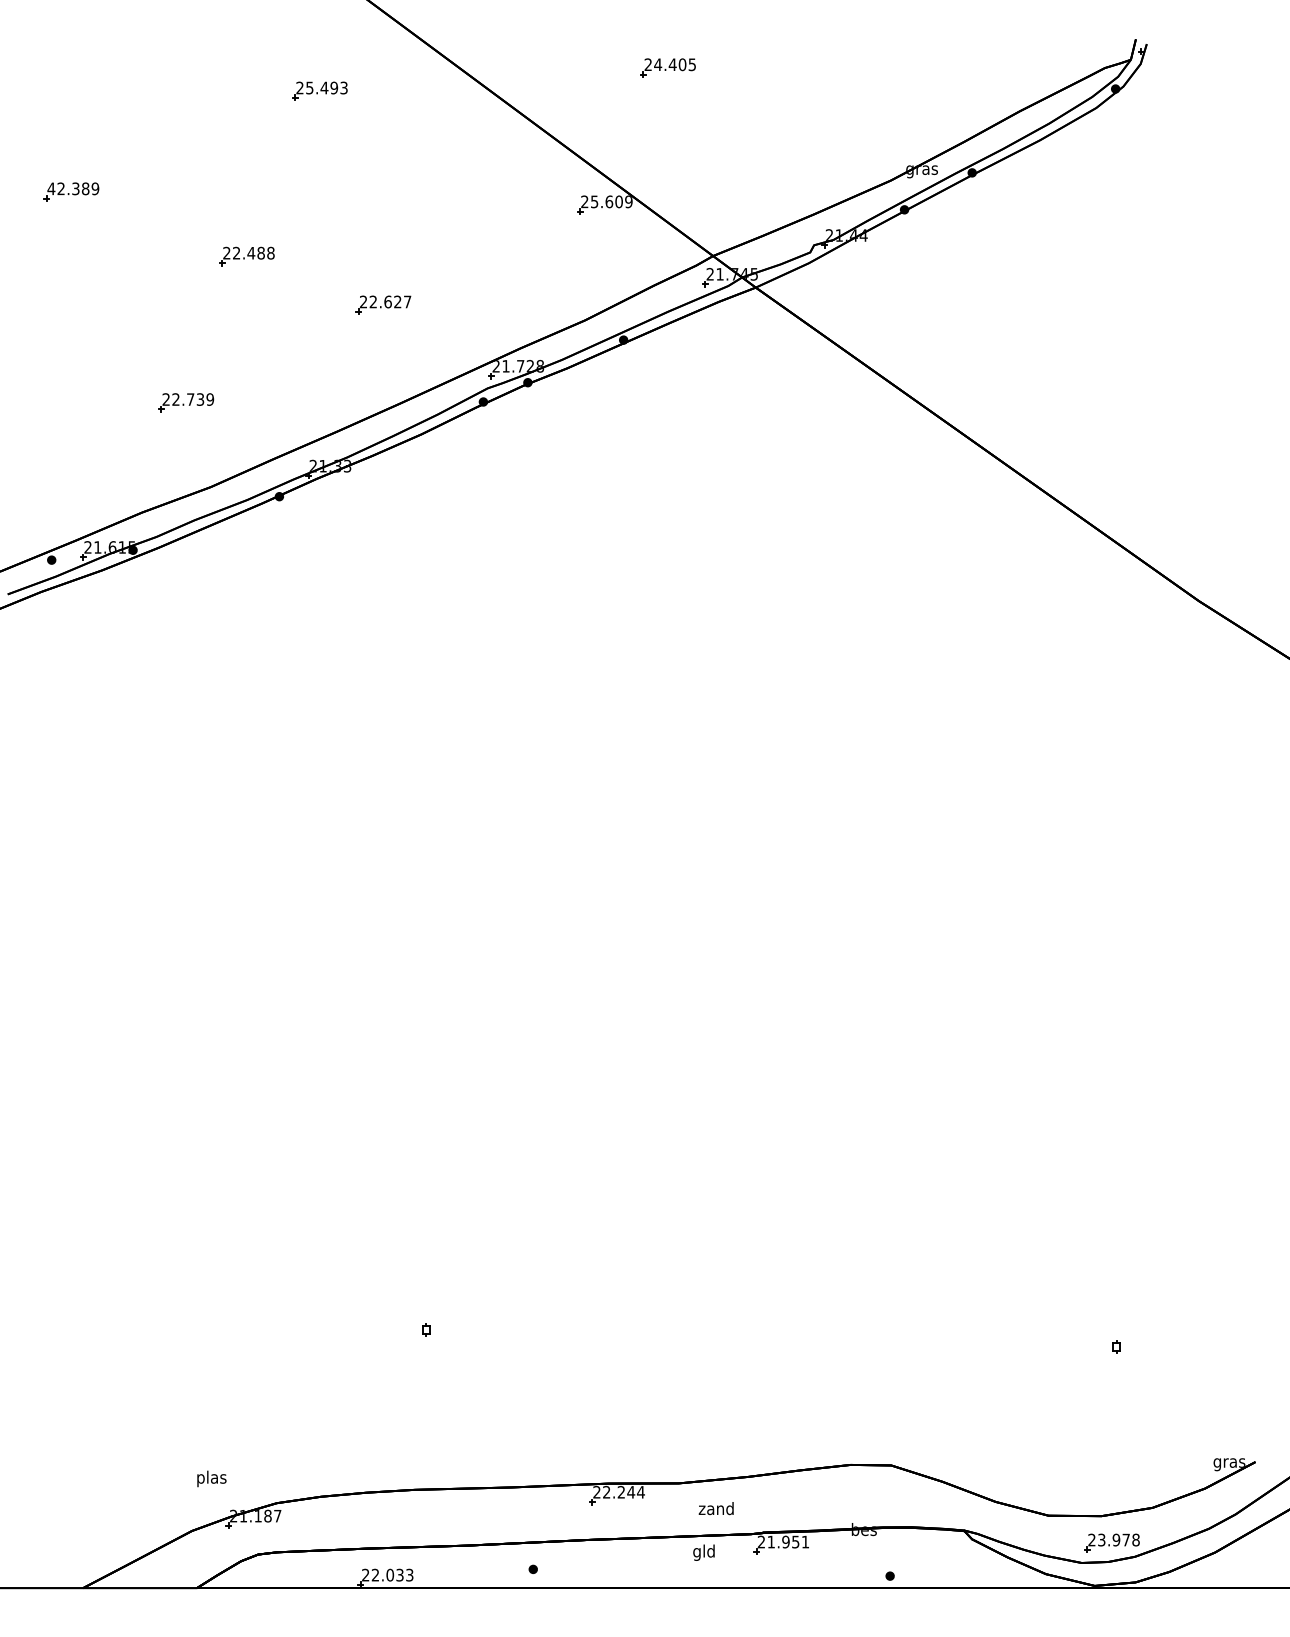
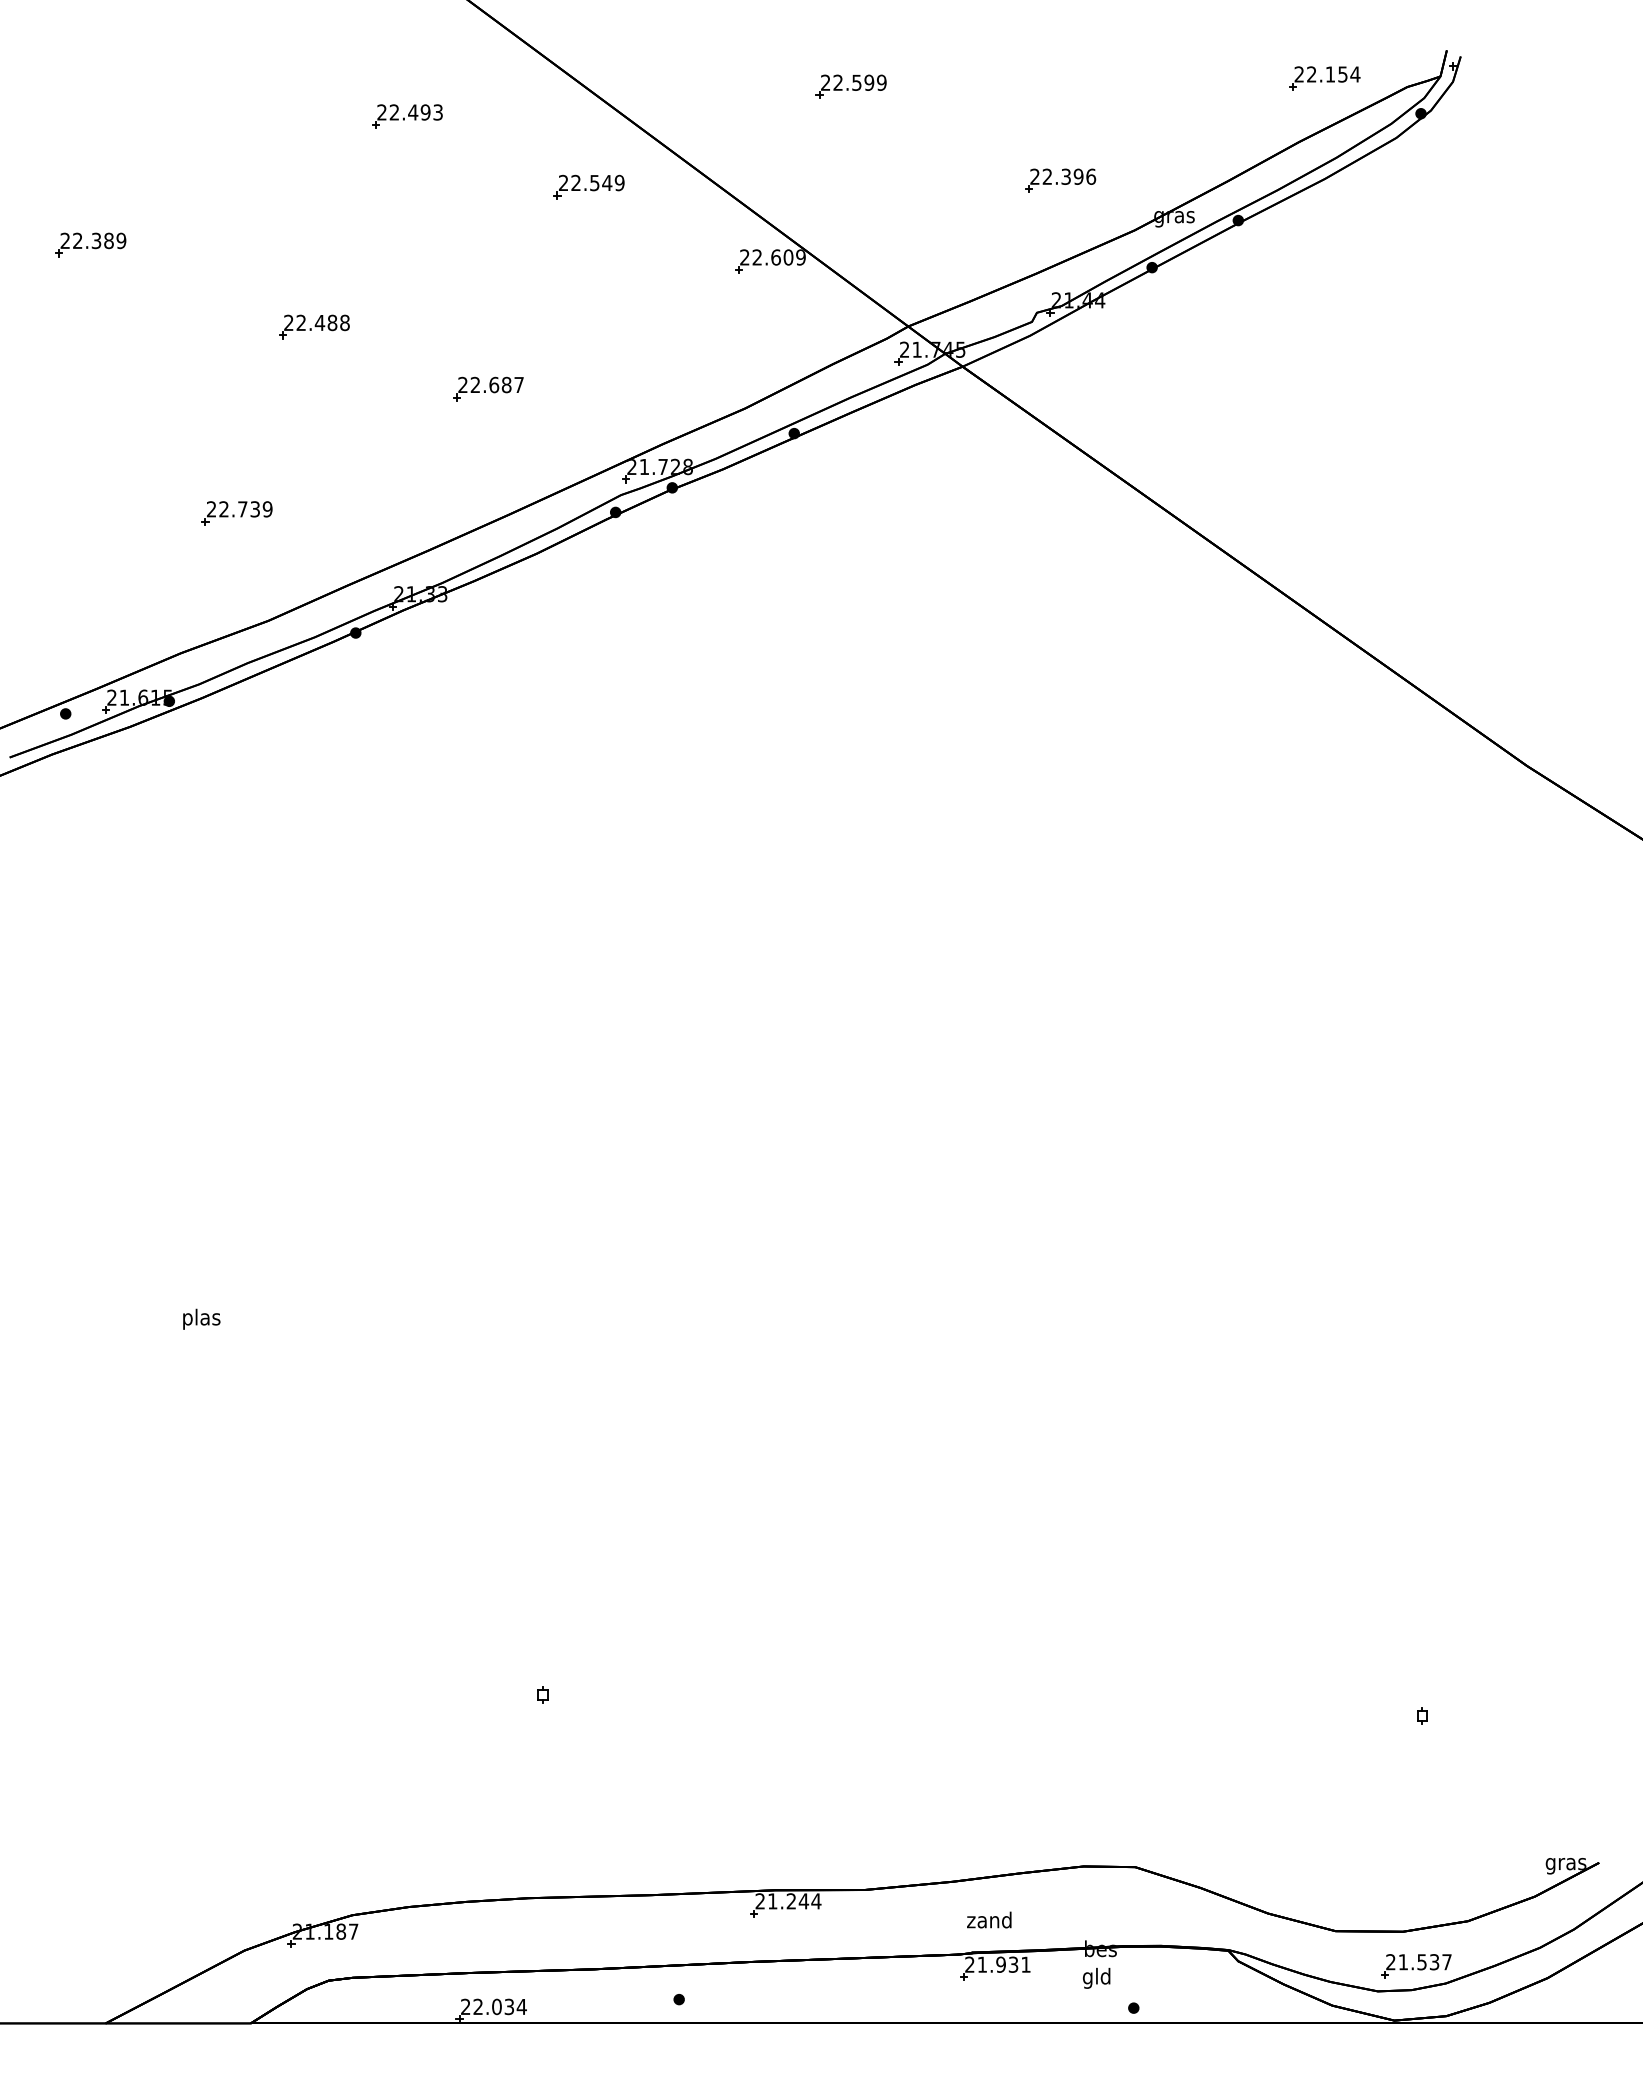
part: (1039, 61) -> (1324, 78), added
text: (674, 64) -> (859, 82), 24.405 -> 22.599
text: (309, 88) -> (394, 112), 25.493 -> 22.493
part: (832, 141) -> (1060, 180), added
part: (462, 146) -> (588, 186), added
text: (51, 188) -> (65, 240), 42.389 -> 22.389
text: (593, 201) -> (756, 257), 25.609 -> 22.609
text: (397, 302) -> (506, 385), 22.627 -> 22.687
text: (211, 1478) -> (201, 1318), moved
text: (606, 1492) -> (772, 1901), 22.244 -> 21.244
text: (716, 1508) -> (989, 1919), moved
text: (1118, 1540) -> (1424, 1962), 23.978 -> 21.537
text: (795, 1541) -> (1013, 1964), 21.951 -> 21.931
text: (703, 1552) -> (1096, 1977), moved
text: (409, 1574) -> (521, 2006), 22.033 -> 22.034

